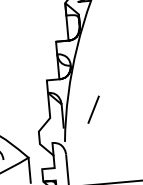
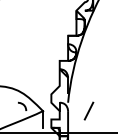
line: (92, 108) -> (88, 110), moved

